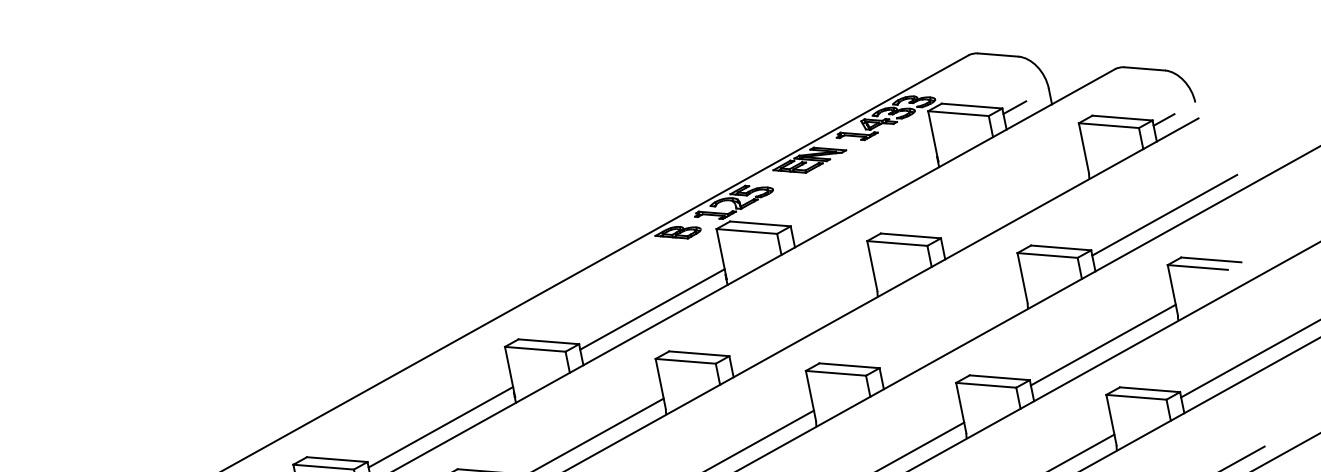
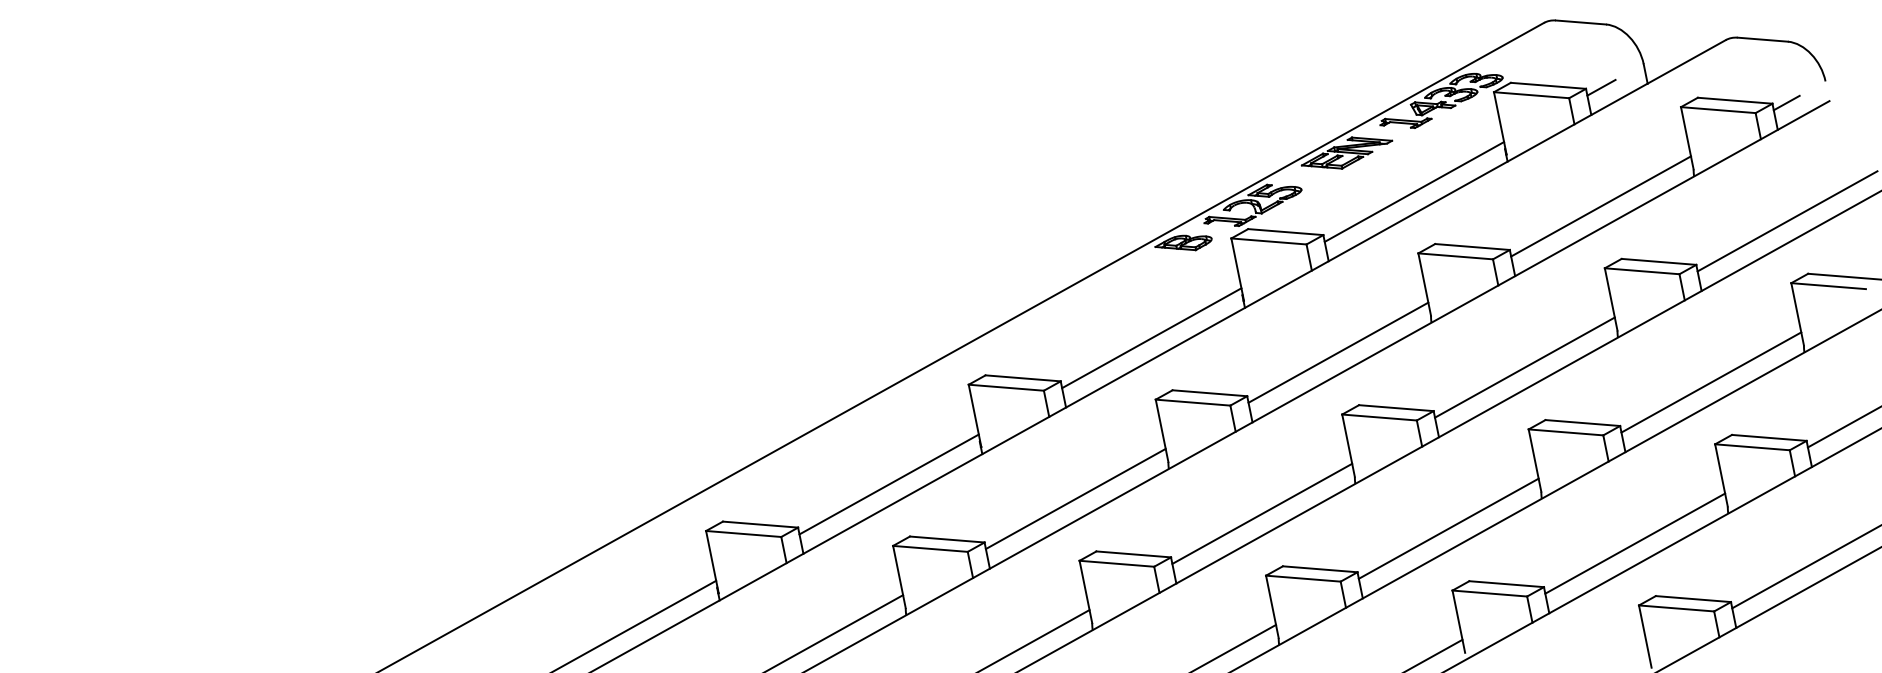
line: (864, 191) -> (1414, 191), added
line: (1014, 203) -> (1600, 206), added
line: (802, 320) -> (1338, 352), added
line: (952, 333) -> (1524, 367), added

